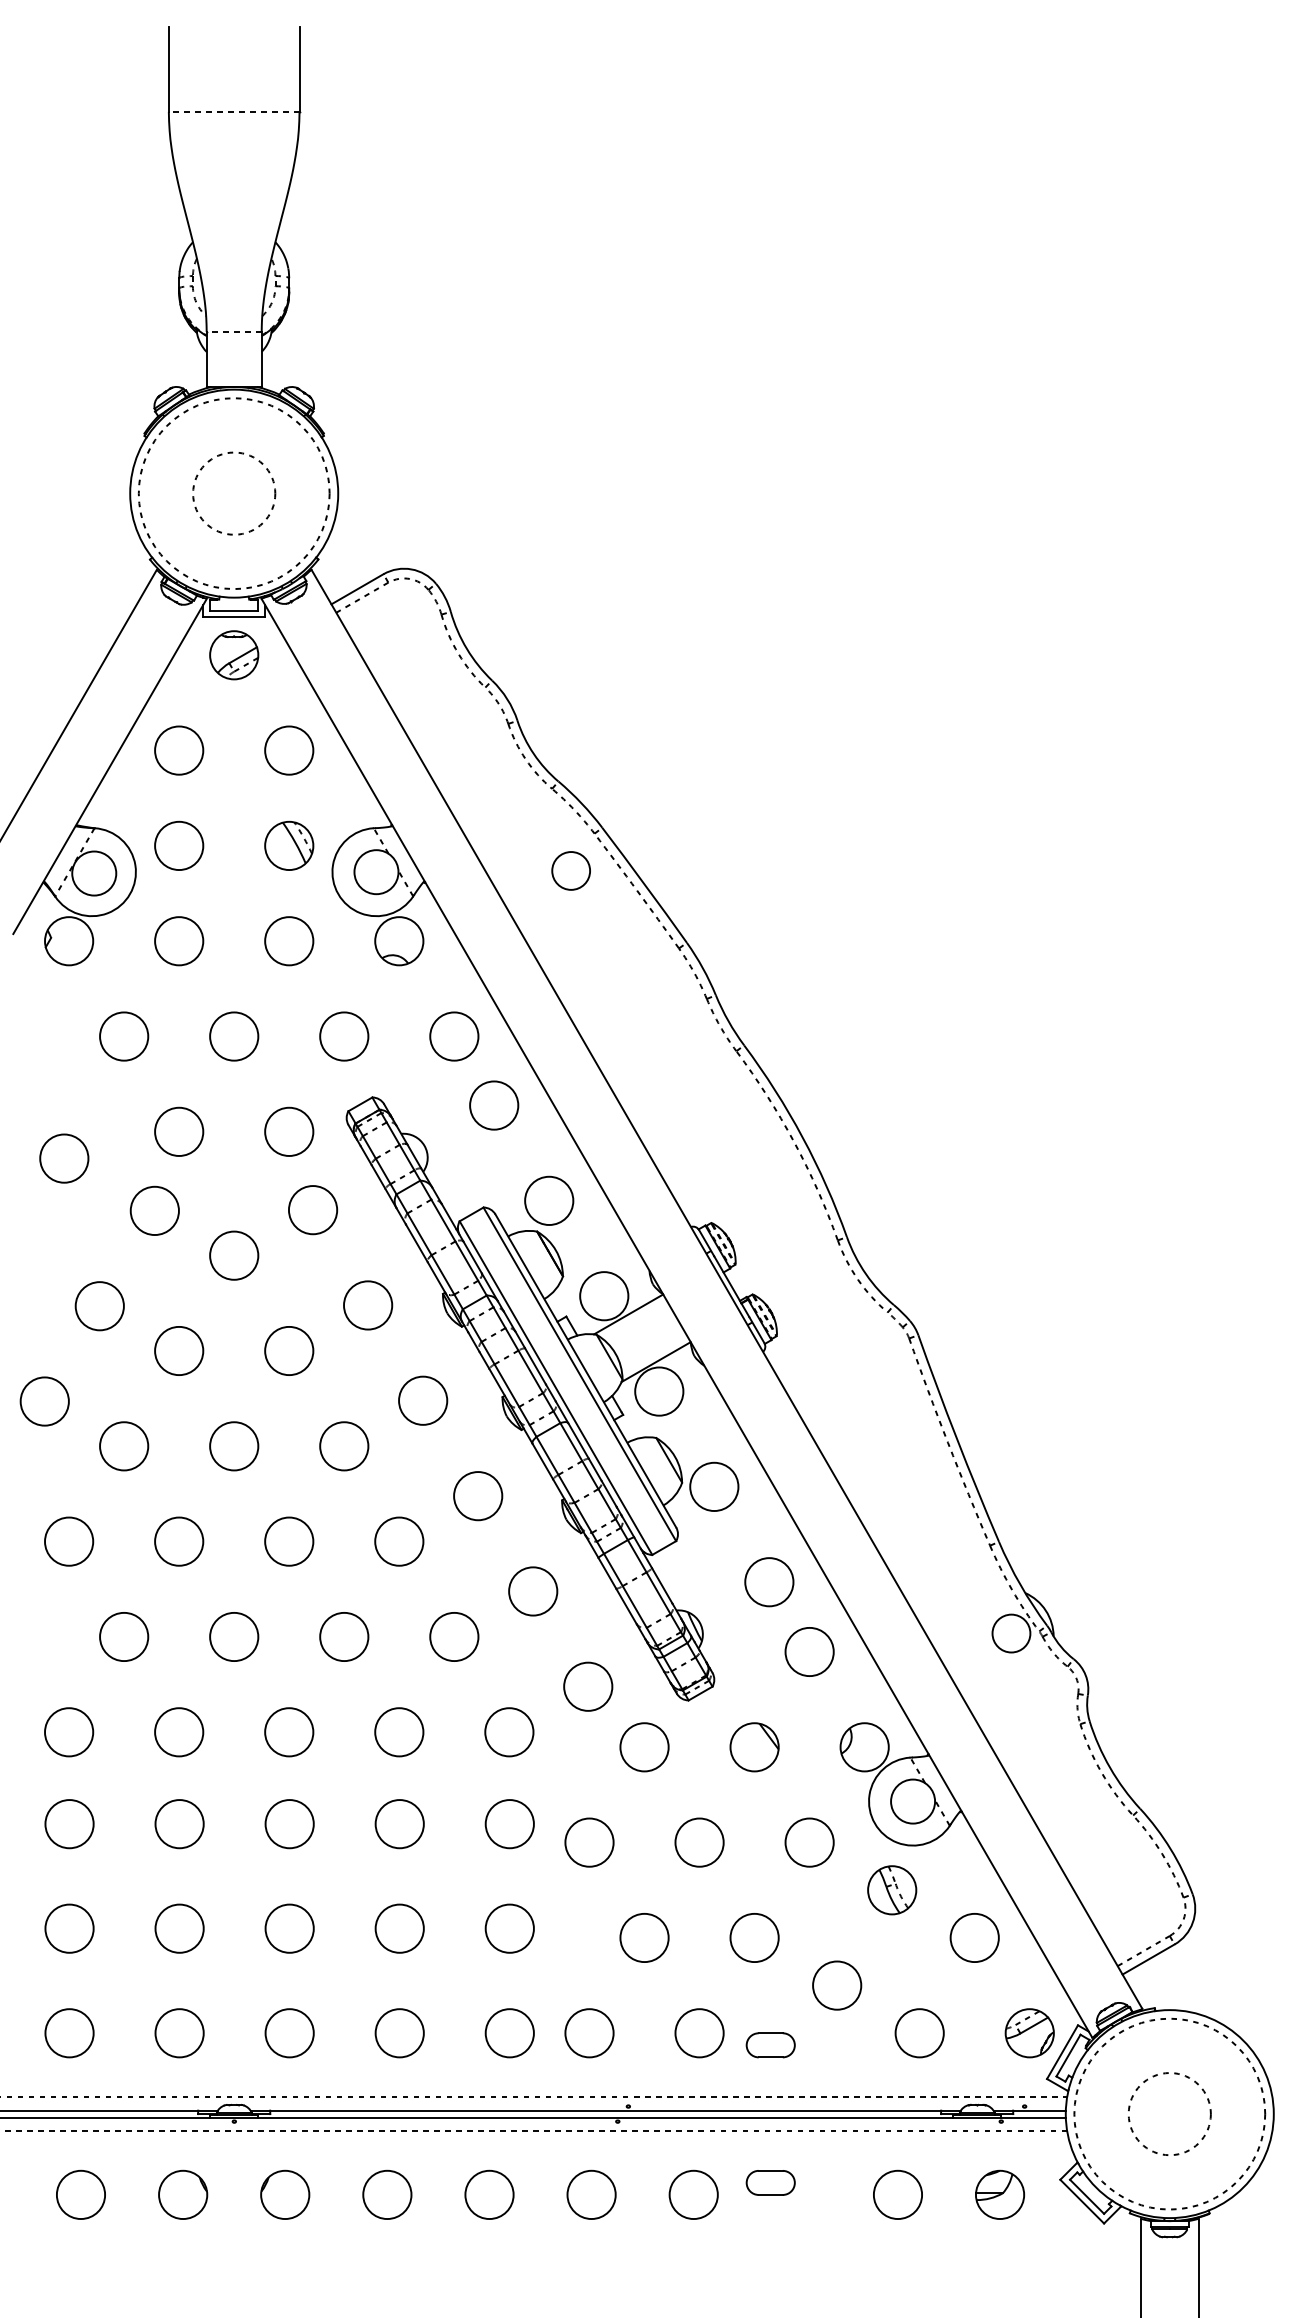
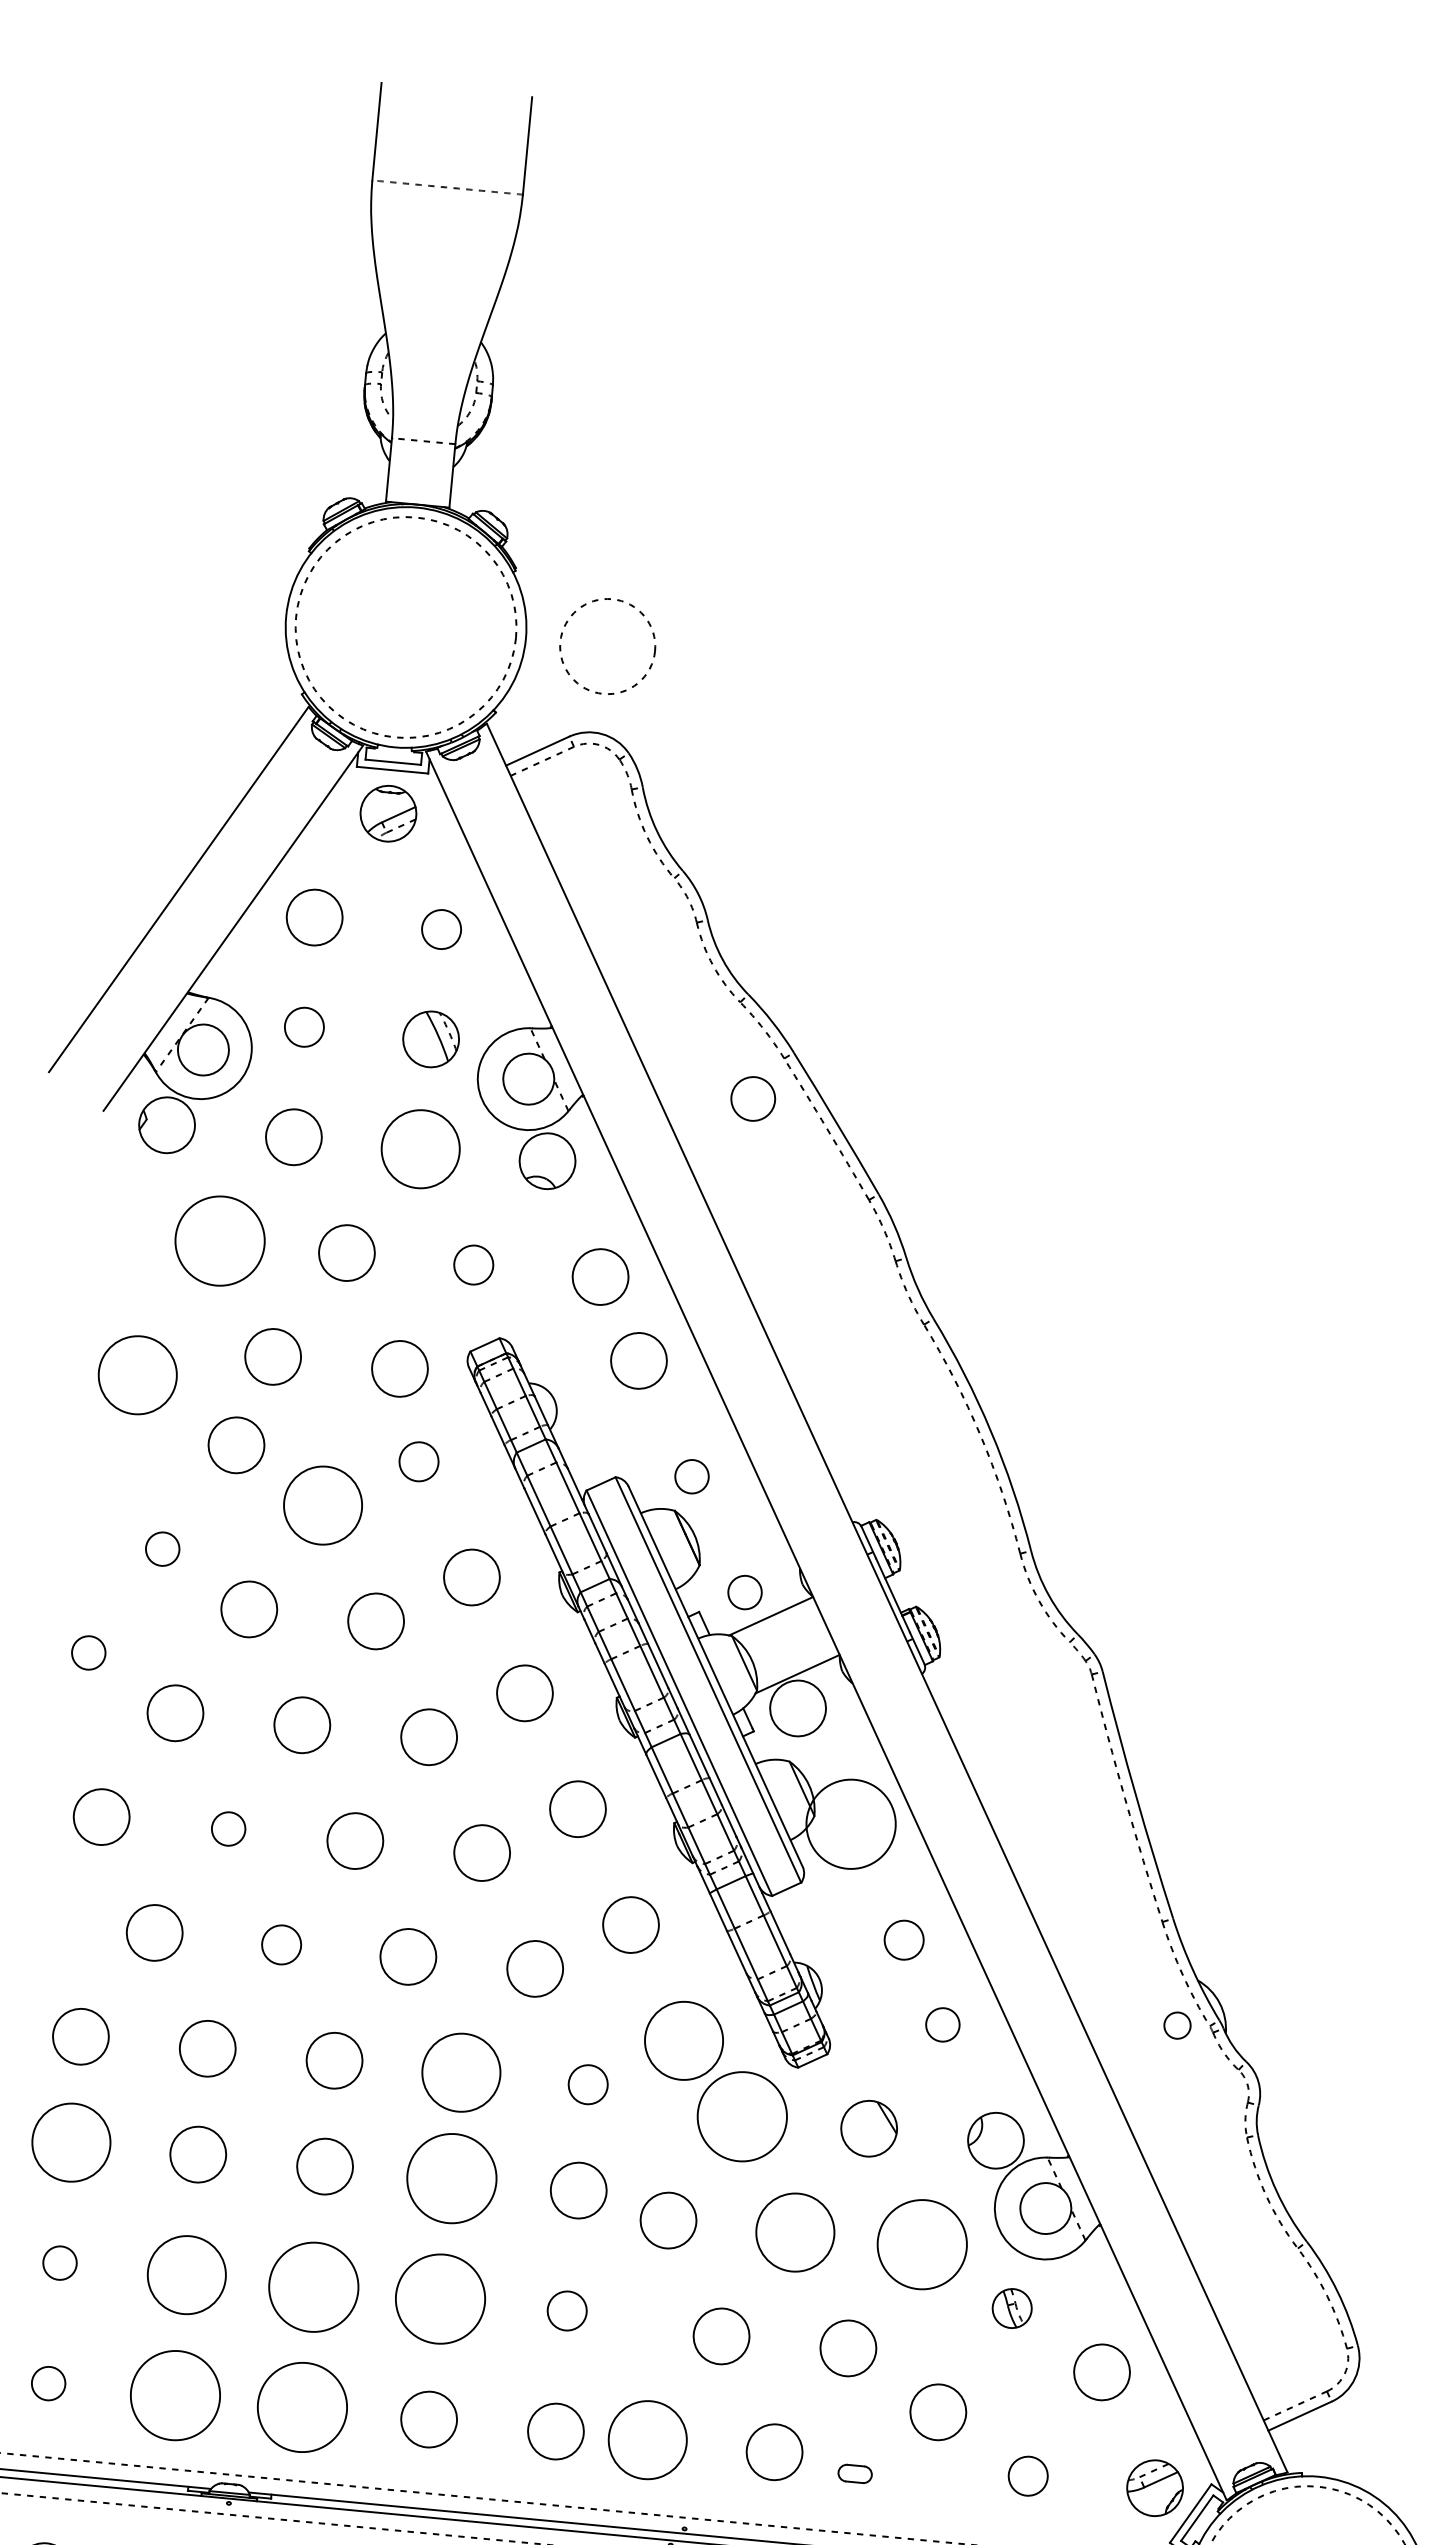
circle: (234, 493) -> (608, 646), moved
circle: (289, 750) -> (441, 929), size x0.7
circle: (179, 845) -> (304, 1026), size x0.7
circle: (289, 941) -> (420, 1149), size x1.4
circle: (124, 1036) -> (220, 1241), size x1.6
circle: (344, 1036) -> (474, 1265), size x0.7
circle: (64, 1158) -> (138, 1375), size x1.4
circle: (549, 1200) -> (692, 1476), size x0.6
circle: (313, 1210) -> (419, 1462), size x0.7
circle: (234, 1255) -> (323, 1505), size x1.4
circle: (604, 1296) -> (745, 1592), size x0.6
circle: (99, 1306) -> (162, 1549), size x0.6
circle: (44, 1401) -> (88, 1652), size x0.6
circle: (714, 1486) -> (851, 1823), size x1.6
circle: (179, 1541) -> (228, 1828), size x0.6
circle: (769, 1582) -> (904, 1940), size x0.7
circle: (1011, 1633) -> (1177, 2025), size x0.6
circle: (234, 1636) -> (281, 1944), size x0.7
circle: (809, 1651) -> (942, 2024), size x0.6
circle: (588, 1686) -> (684, 2040), size x1.4
circle: (399, 1732) -> (461, 2072), size x1.4
circle: (509, 1732) -> (588, 2084), size x0.7
circle: (644, 1747) -> (742, 2116), size x1.6
circle: (69, 1824) -> (71, 2143), size x1.4
circle: (399, 1824) -> (451, 2179), size x1.6
circle: (699, 1842) -> (795, 2232), size x1.4
circle: (809, 1842) -> (922, 2244), size x1.6
part: (892, 1890) -> (1012, 2308), size x0.7
circle: (69, 1928) -> (59, 2262), size x0.6
circle: (179, 1928) -> (186, 2274), size x1.4
circle: (289, 1928) -> (313, 2286), size x1.6
circle: (399, 1928) -> (440, 2298), size x1.6
circle: (509, 1928) -> (566, 2310), size x0.7
circle: (69, 2033) -> (48, 2383), size x0.6
circle: (179, 2033) -> (175, 2395), size x1.6
circle: (289, 2033) -> (302, 2407), size x1.6
circle: (589, 2033) -> (647, 2440), size x1.4
circle: (919, 2033) -> (1027, 2476), size x0.7
part: (770, 2045) -> (854, 2474), size x0.6

